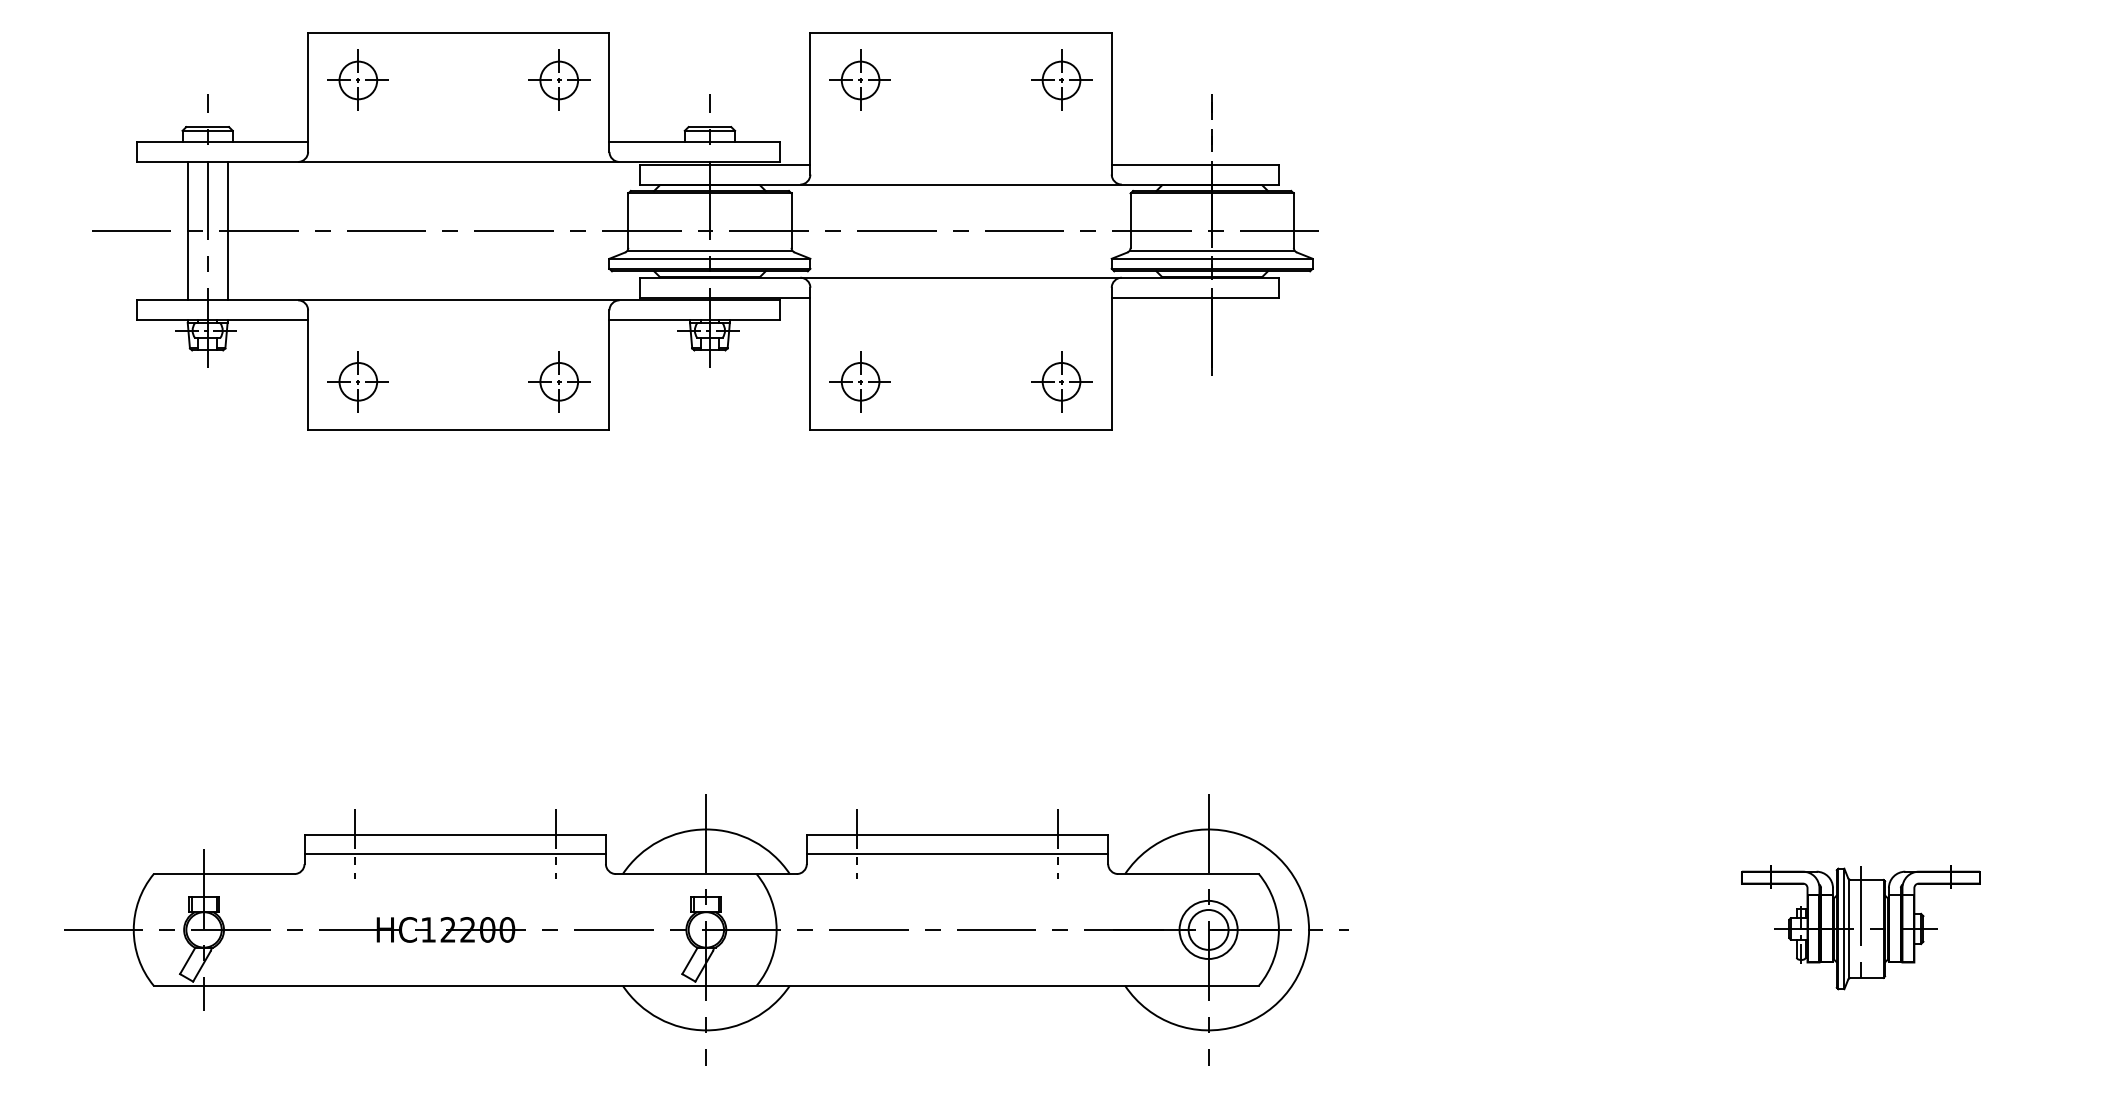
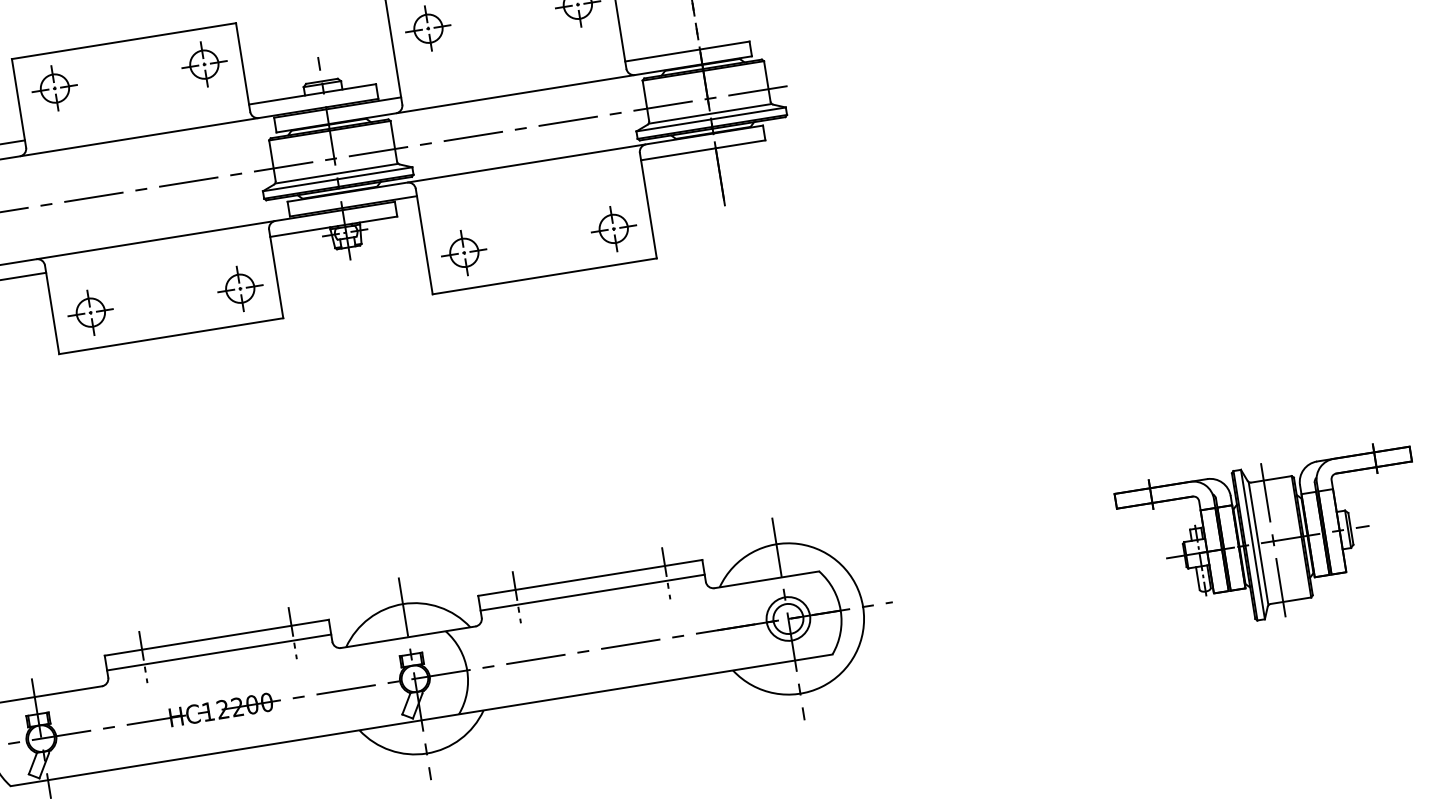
part: (1860, 927) -> (1272, 539), size x1.67

